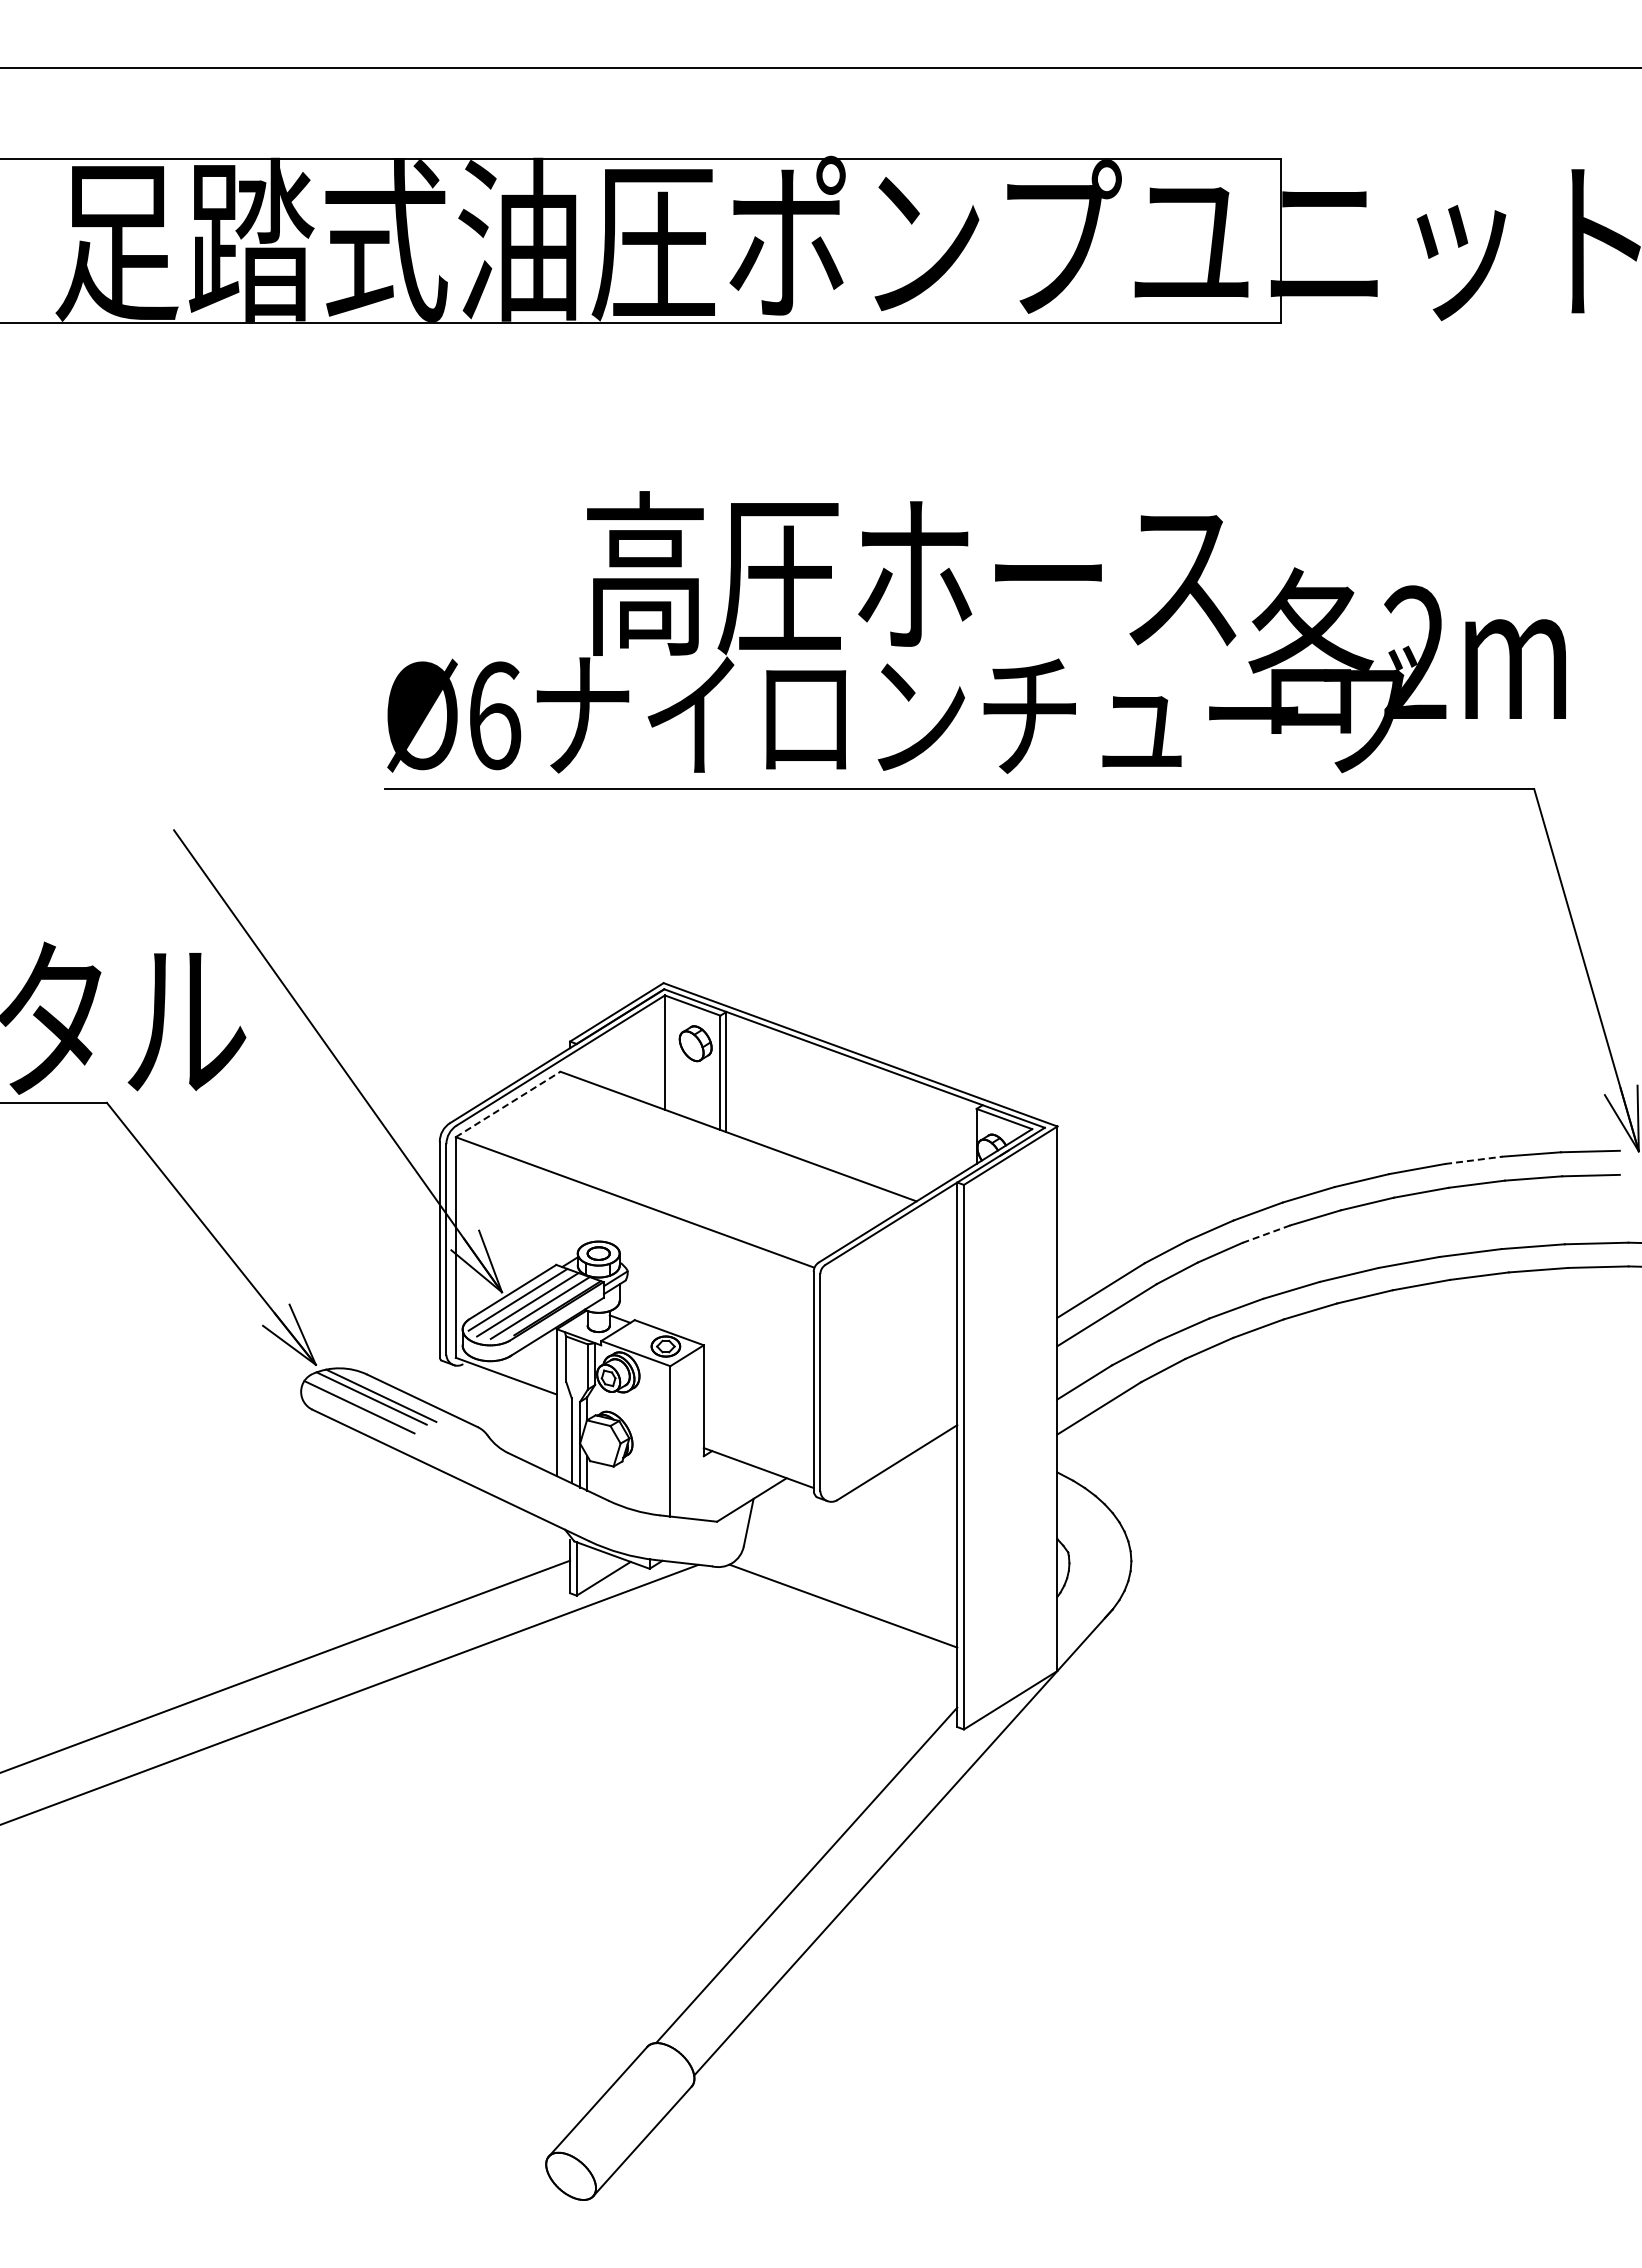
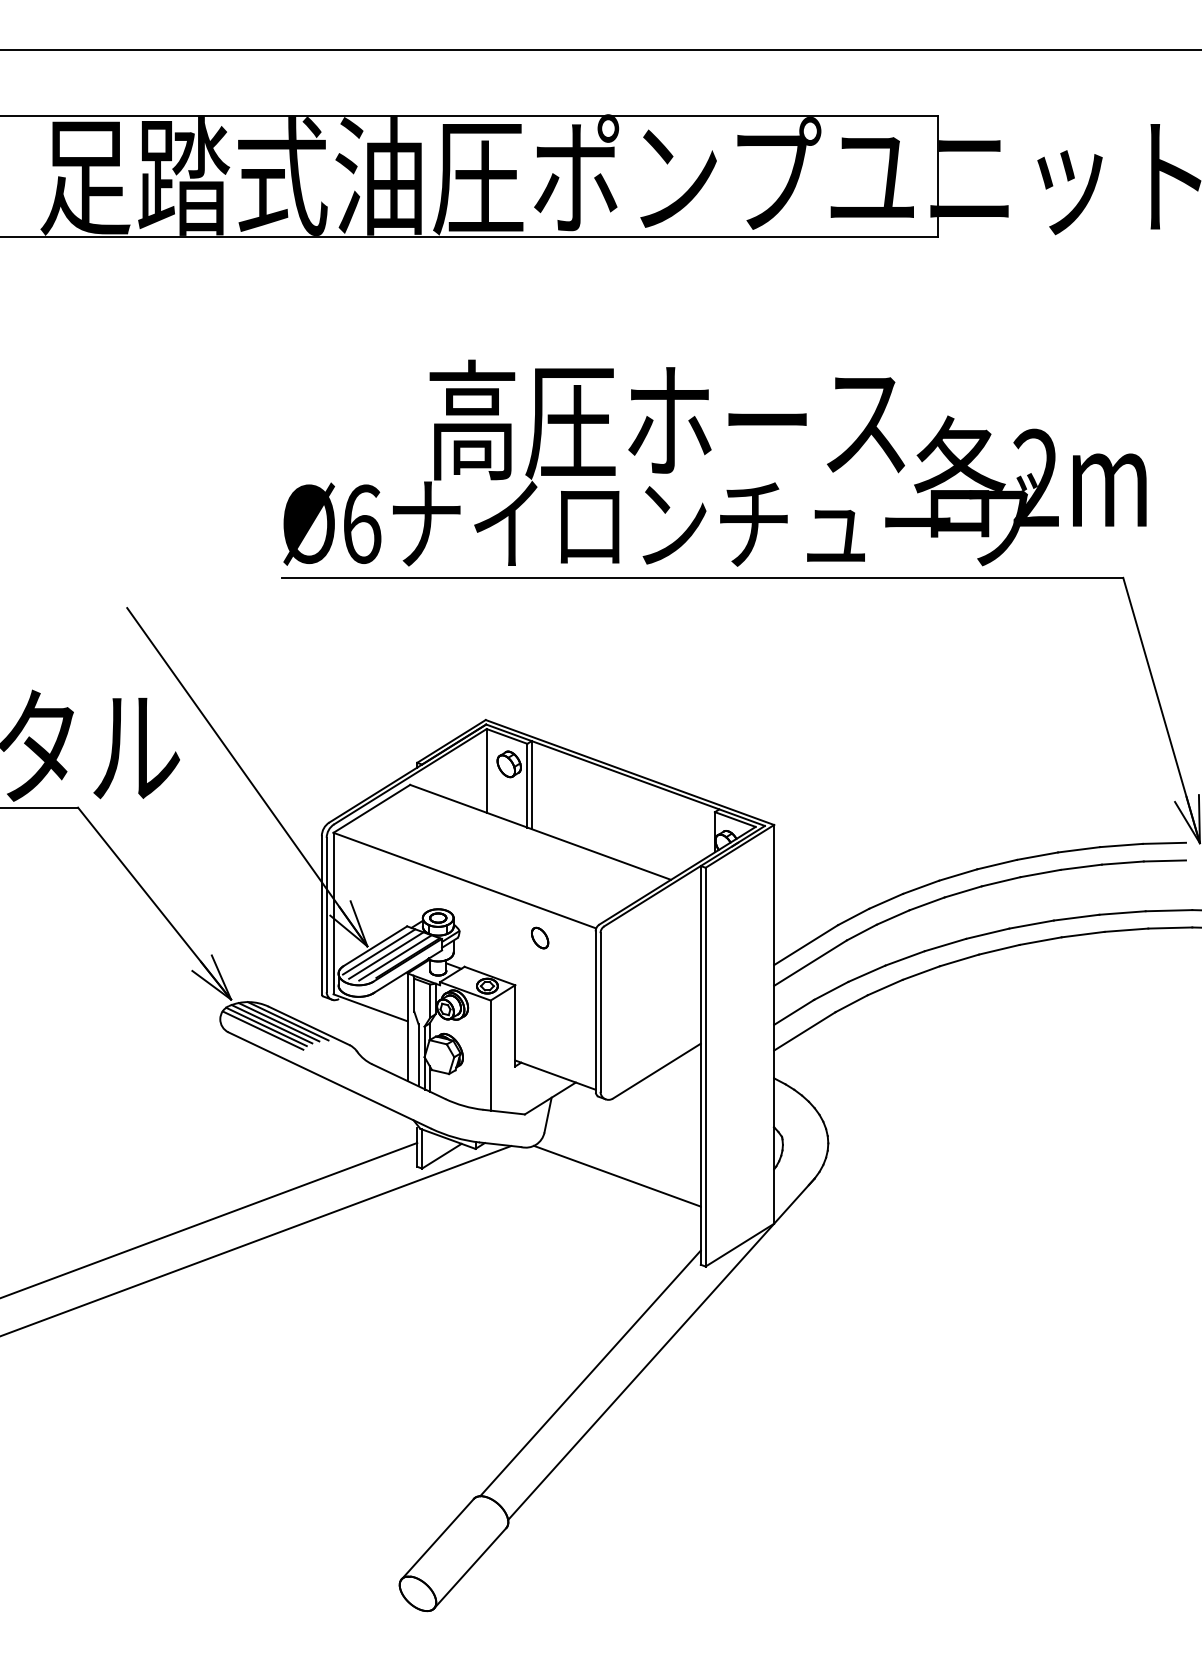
line: (508, 1104) -> (372, 808), dashed -> solid
line: (1473, 1160) -> (1078, 849), dashed -> solid
line: (1266, 1234) -> (927, 904), dashed -> solid
part: (737, 1280) -> (539, 937), added
line: (393, 1394) -> (287, 1021), added
line: (364, 1402) -> (266, 1027), added

